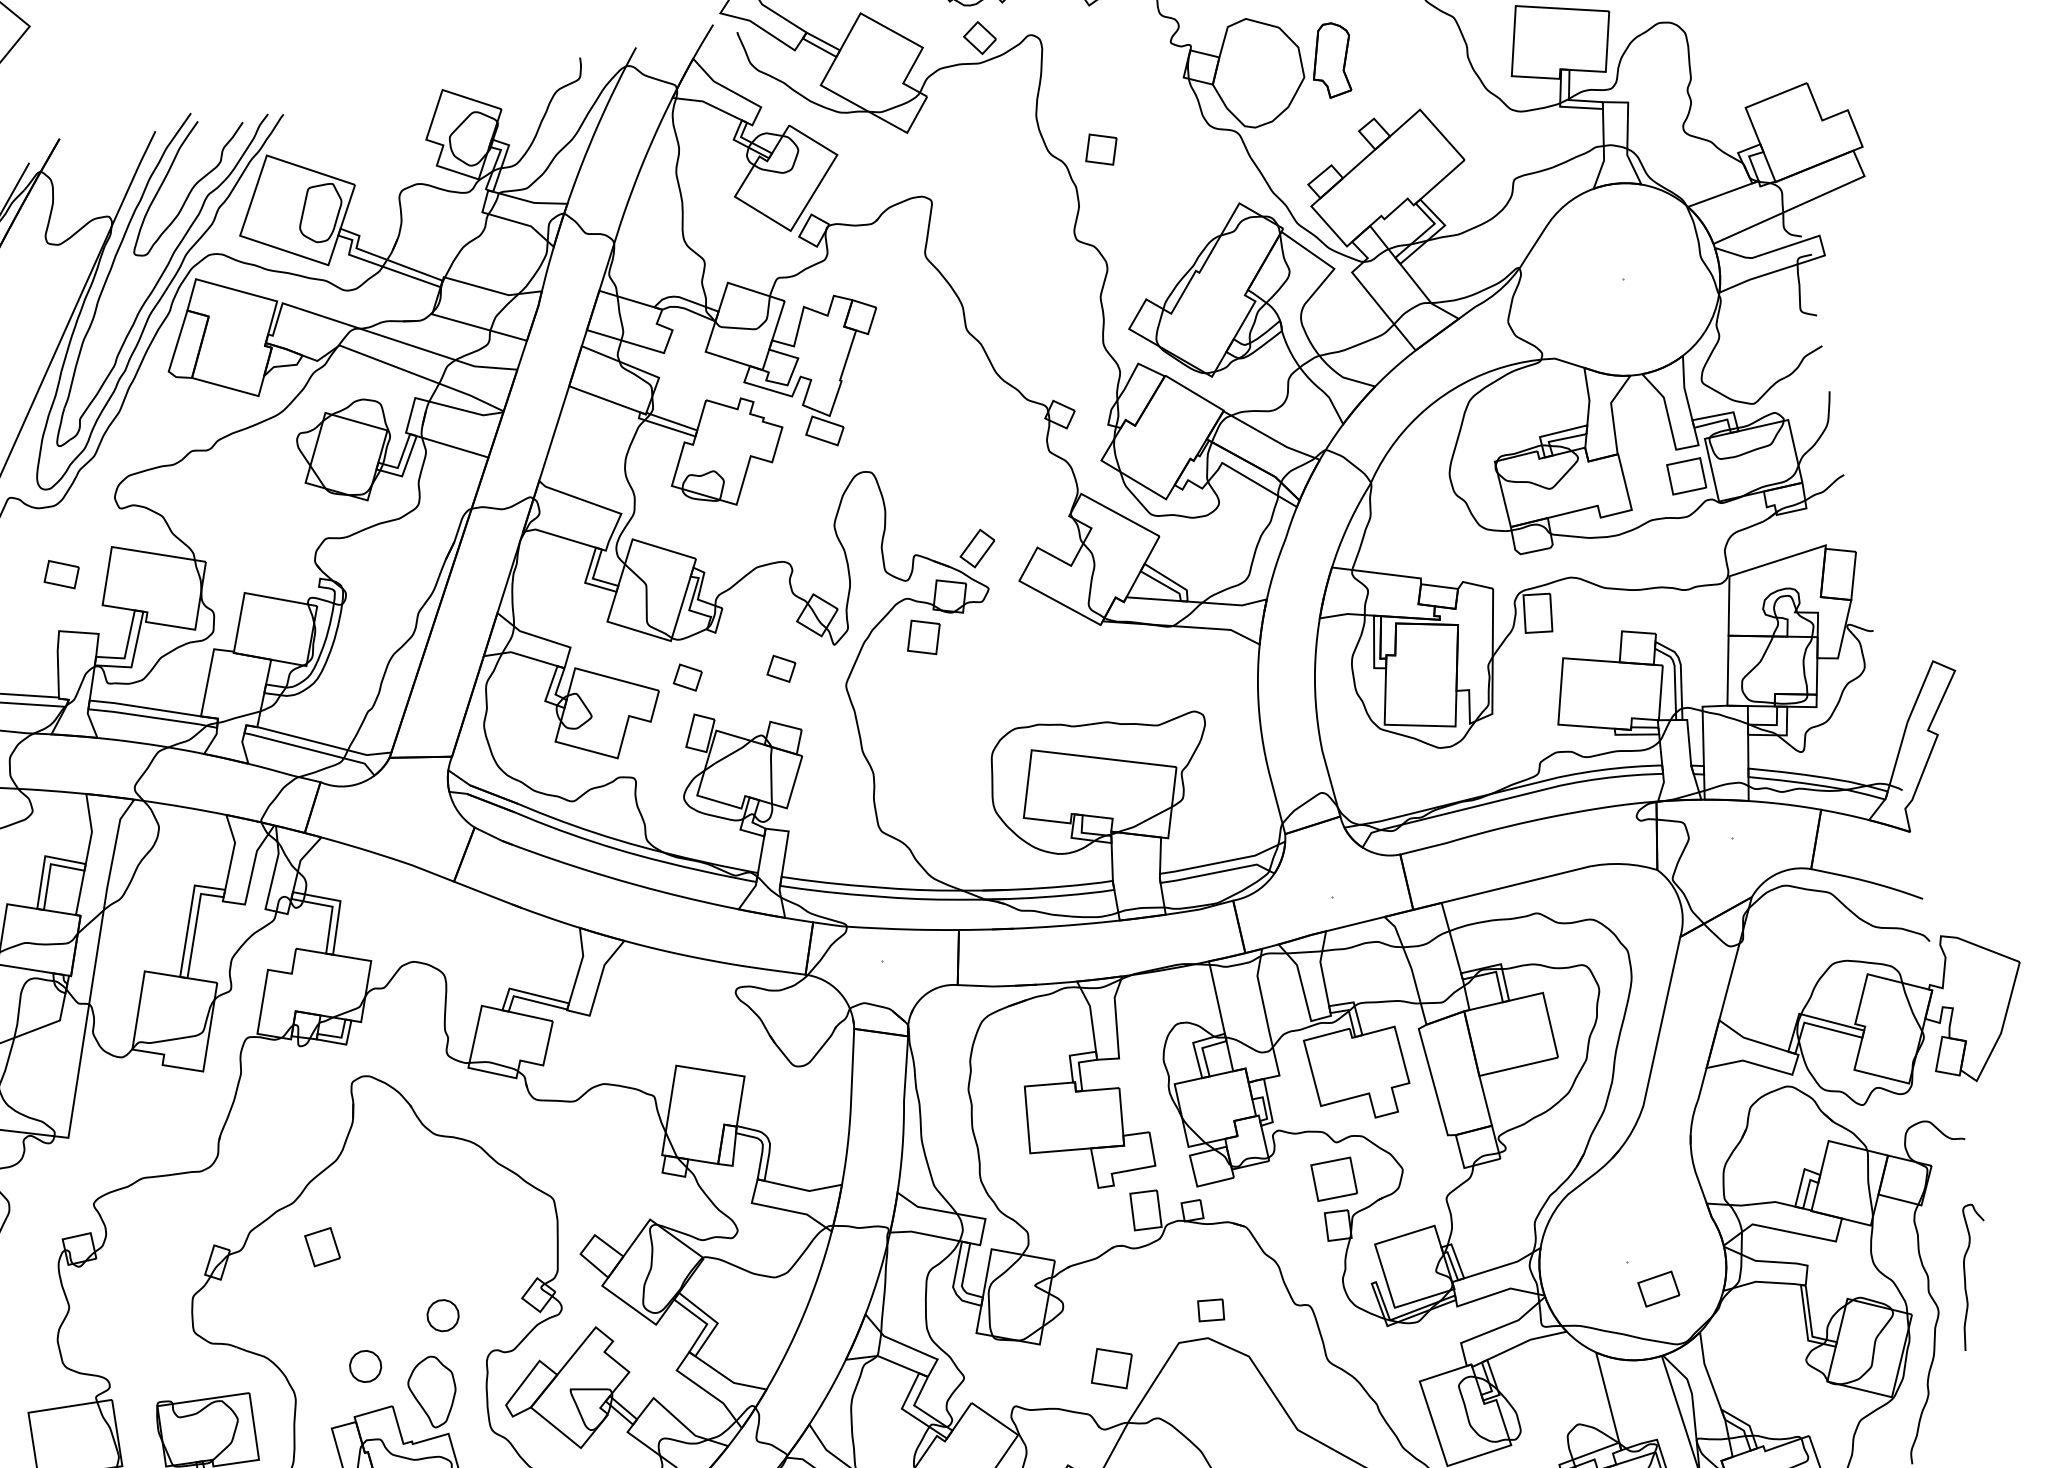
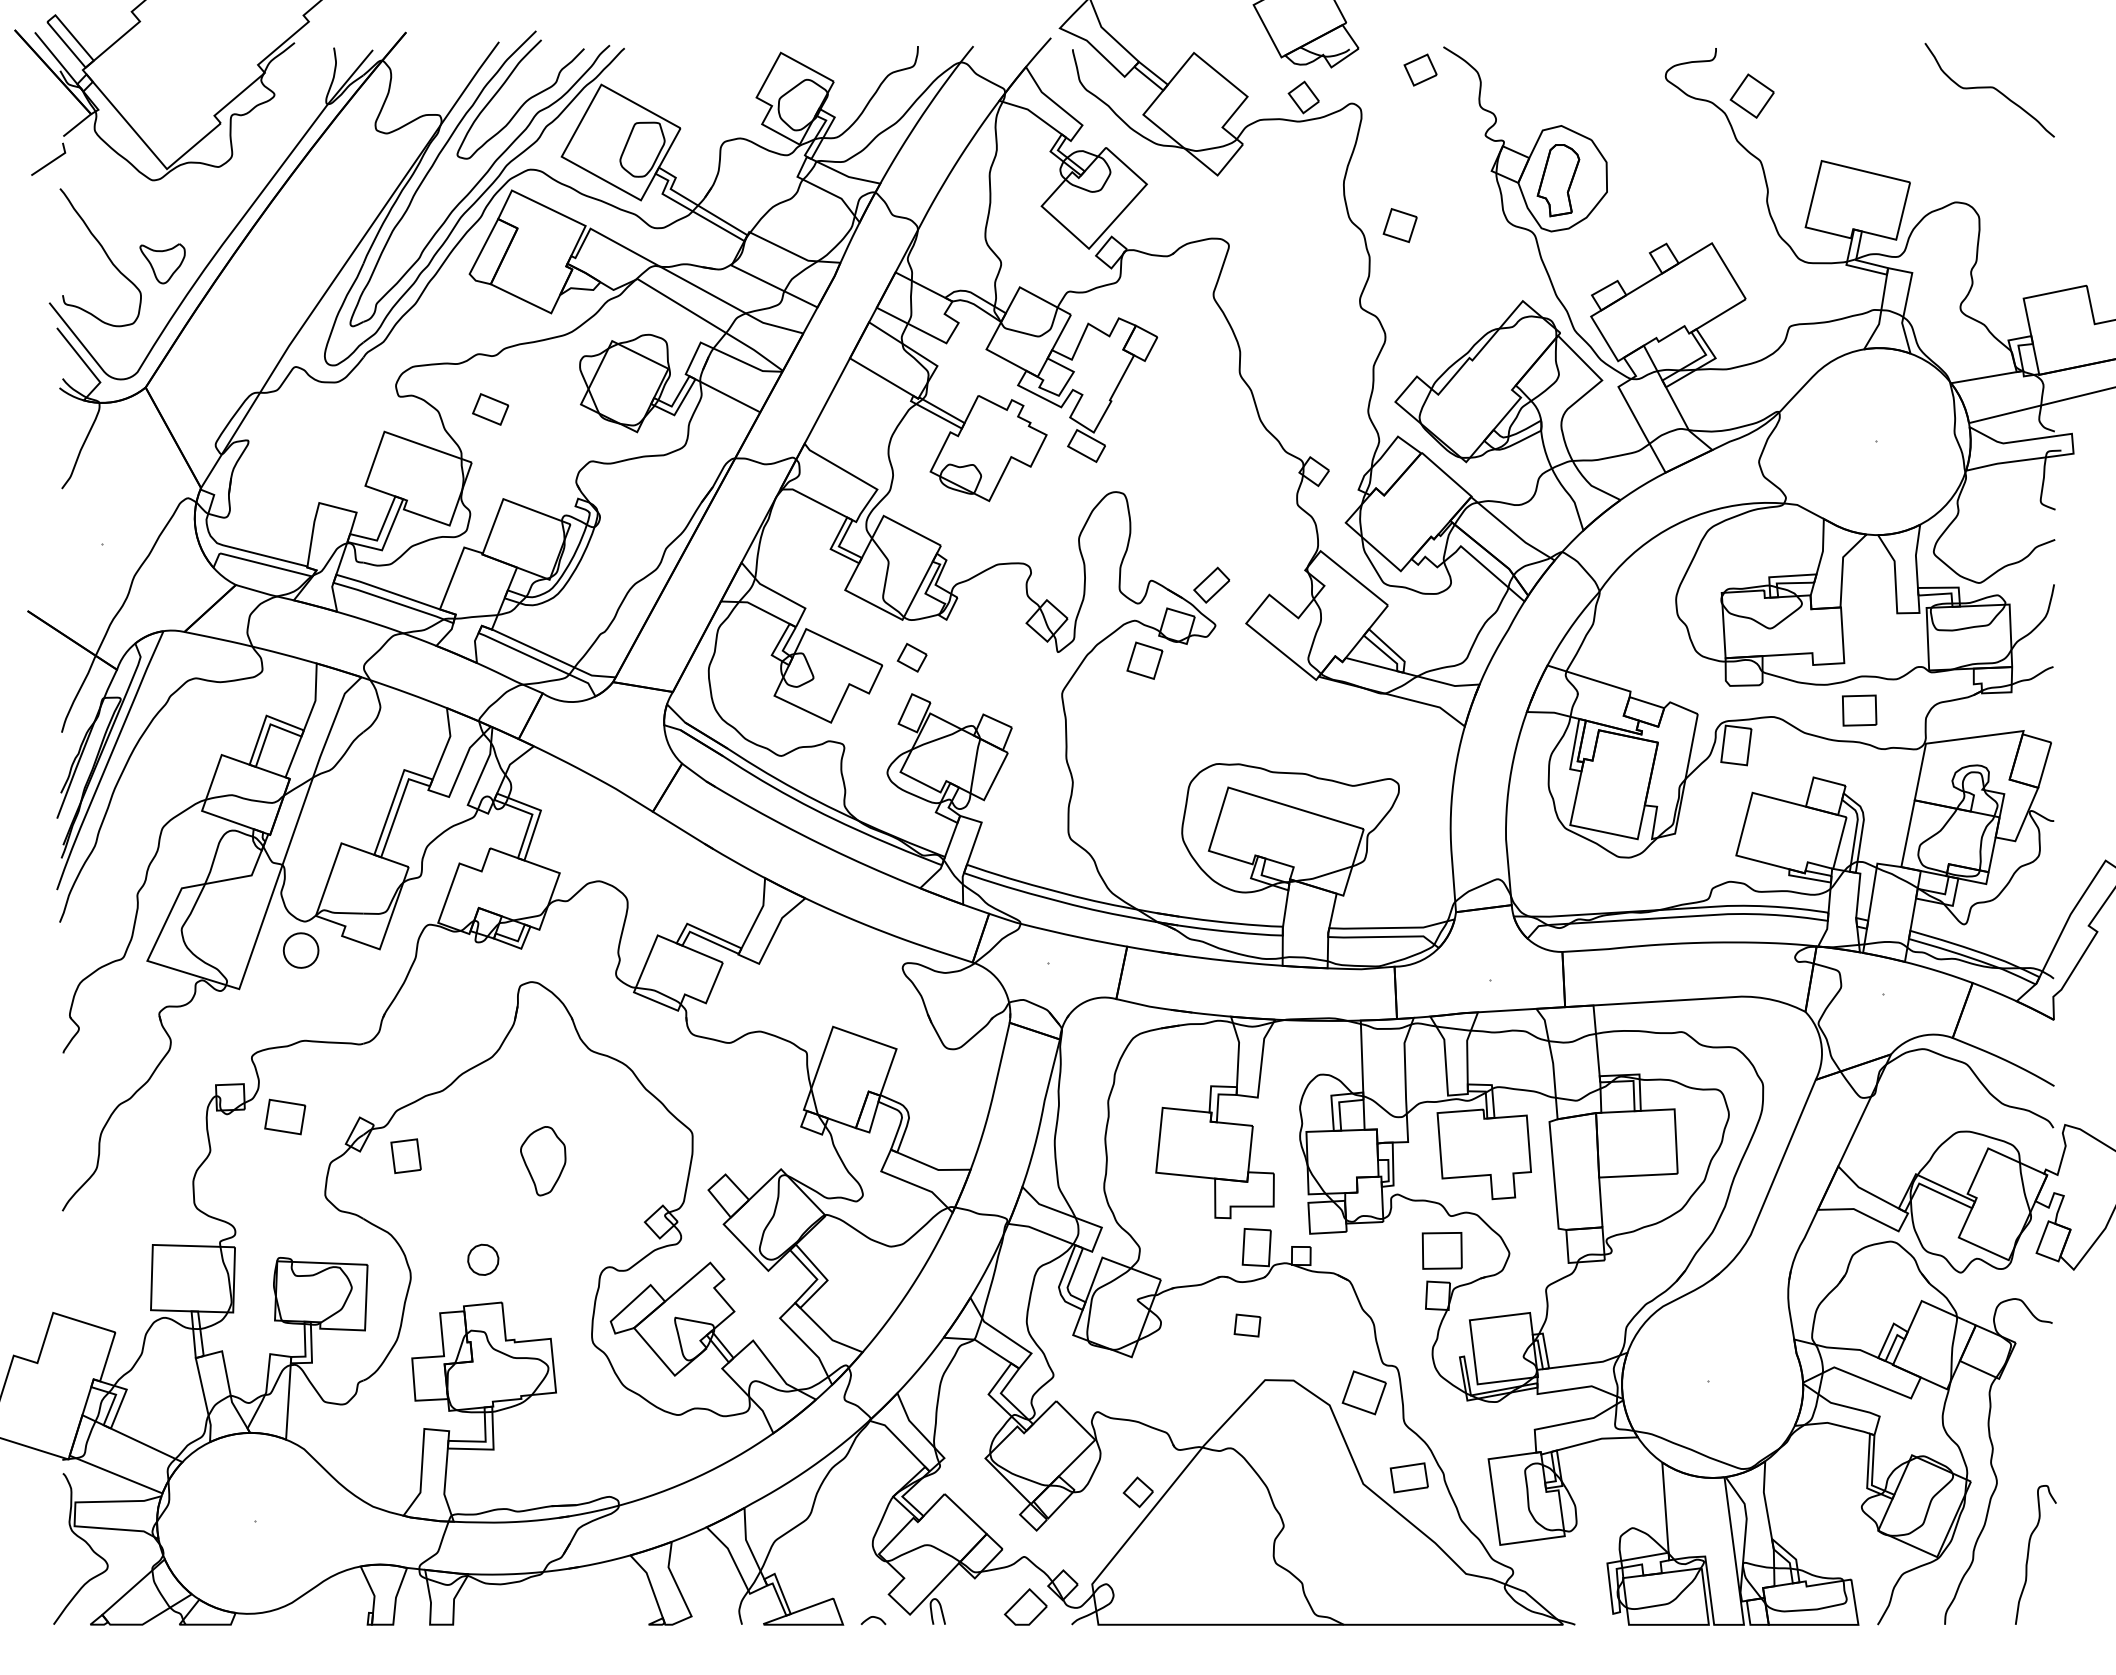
part: (1331, 60) -> (1558, 180), moved
part: (1686, 476) -> (1859, 710), moved
part: (61, 574) -> (490, 409), moved
part: (780, 668) -> (1002, 665), removed
part: (123, 1087) -> (300, 950), added
part: (321, 1246) -> (405, 1155), moved
part: (138, 1258) -> (285, 1116), added
curve: (1966, 1275) -> (2029, 1552), moved
part: (1657, 1288) -> (1408, 1477), moved
part: (1211, 1310) -> (1247, 1325), moved
part: (443, 1315) -> (566, 1224), removed
part: (1110, 1368) -> (1363, 1392), moved
part: (433, 1392) -> (543, 1161), moved

